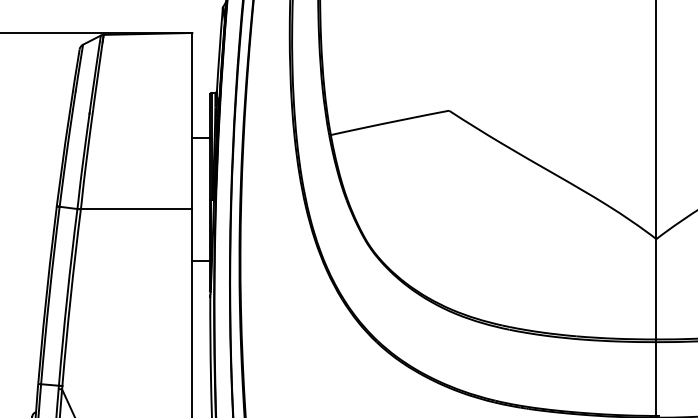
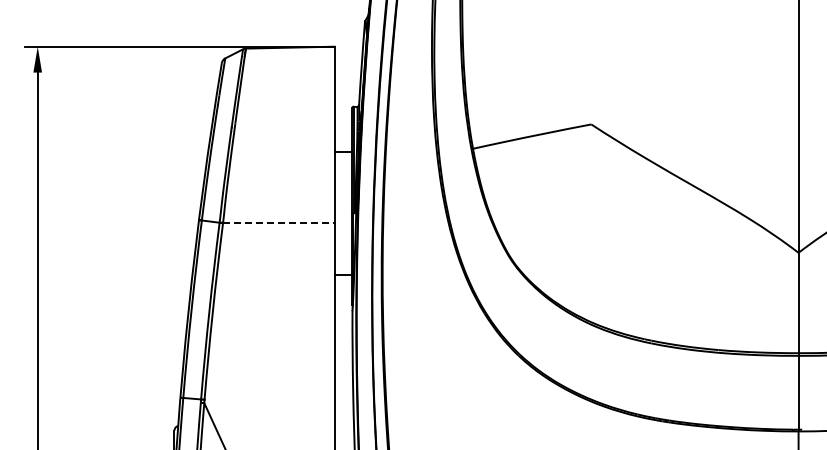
line: (136, 208) -> (278, 222), solid -> dashed

